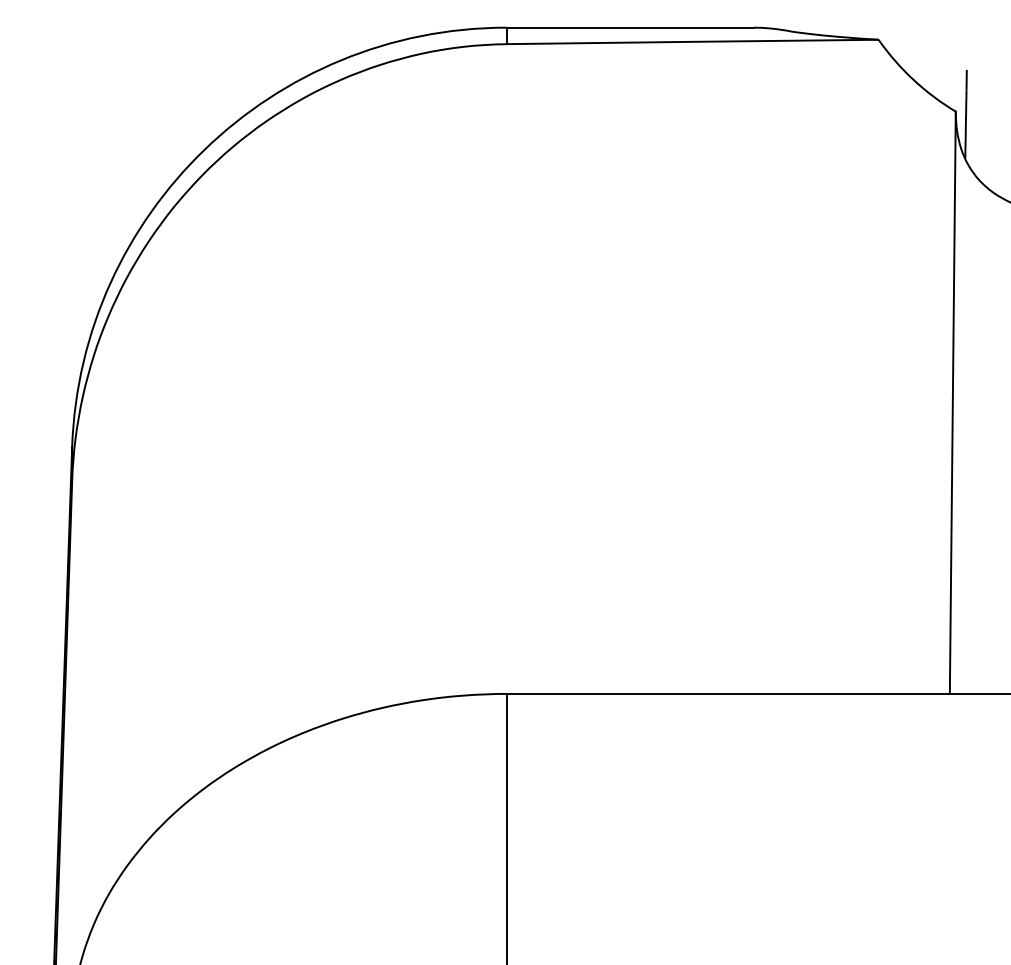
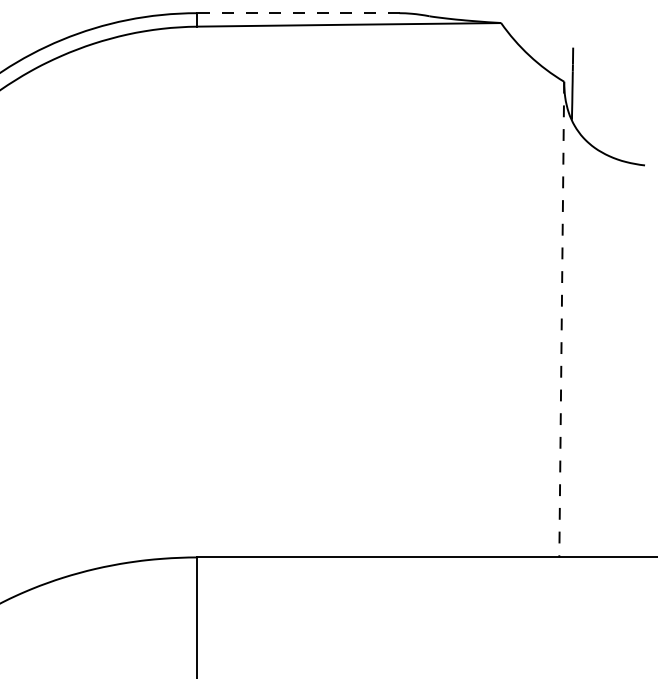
line: (630, 27) -> (298, 13), solid -> dashed
line: (952, 403) -> (561, 320), solid -> dashed

